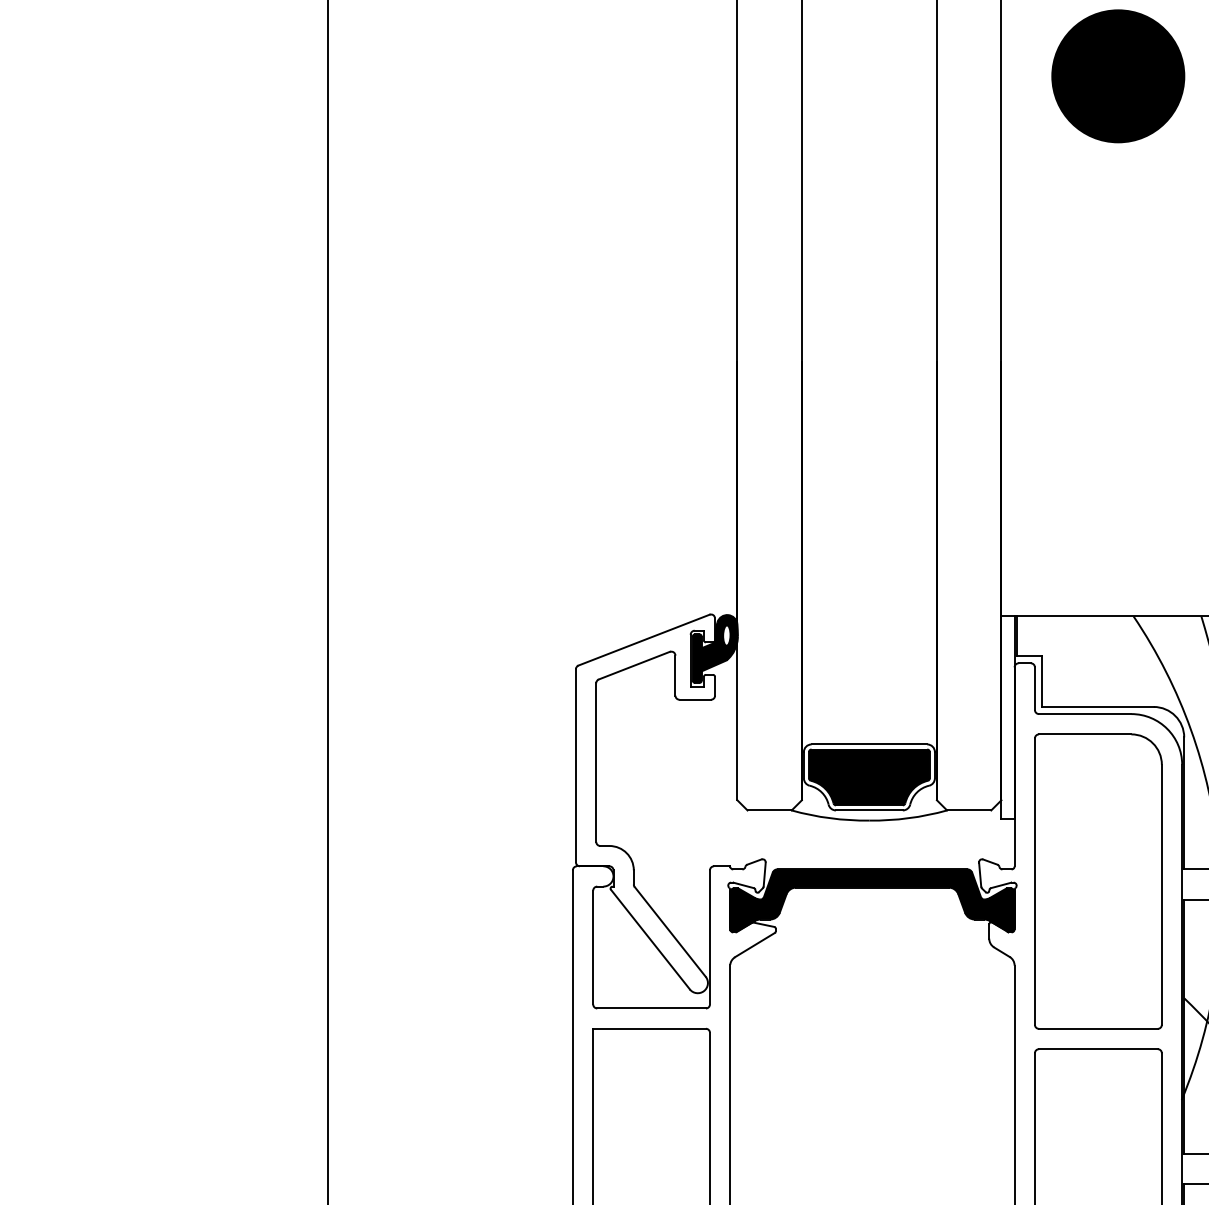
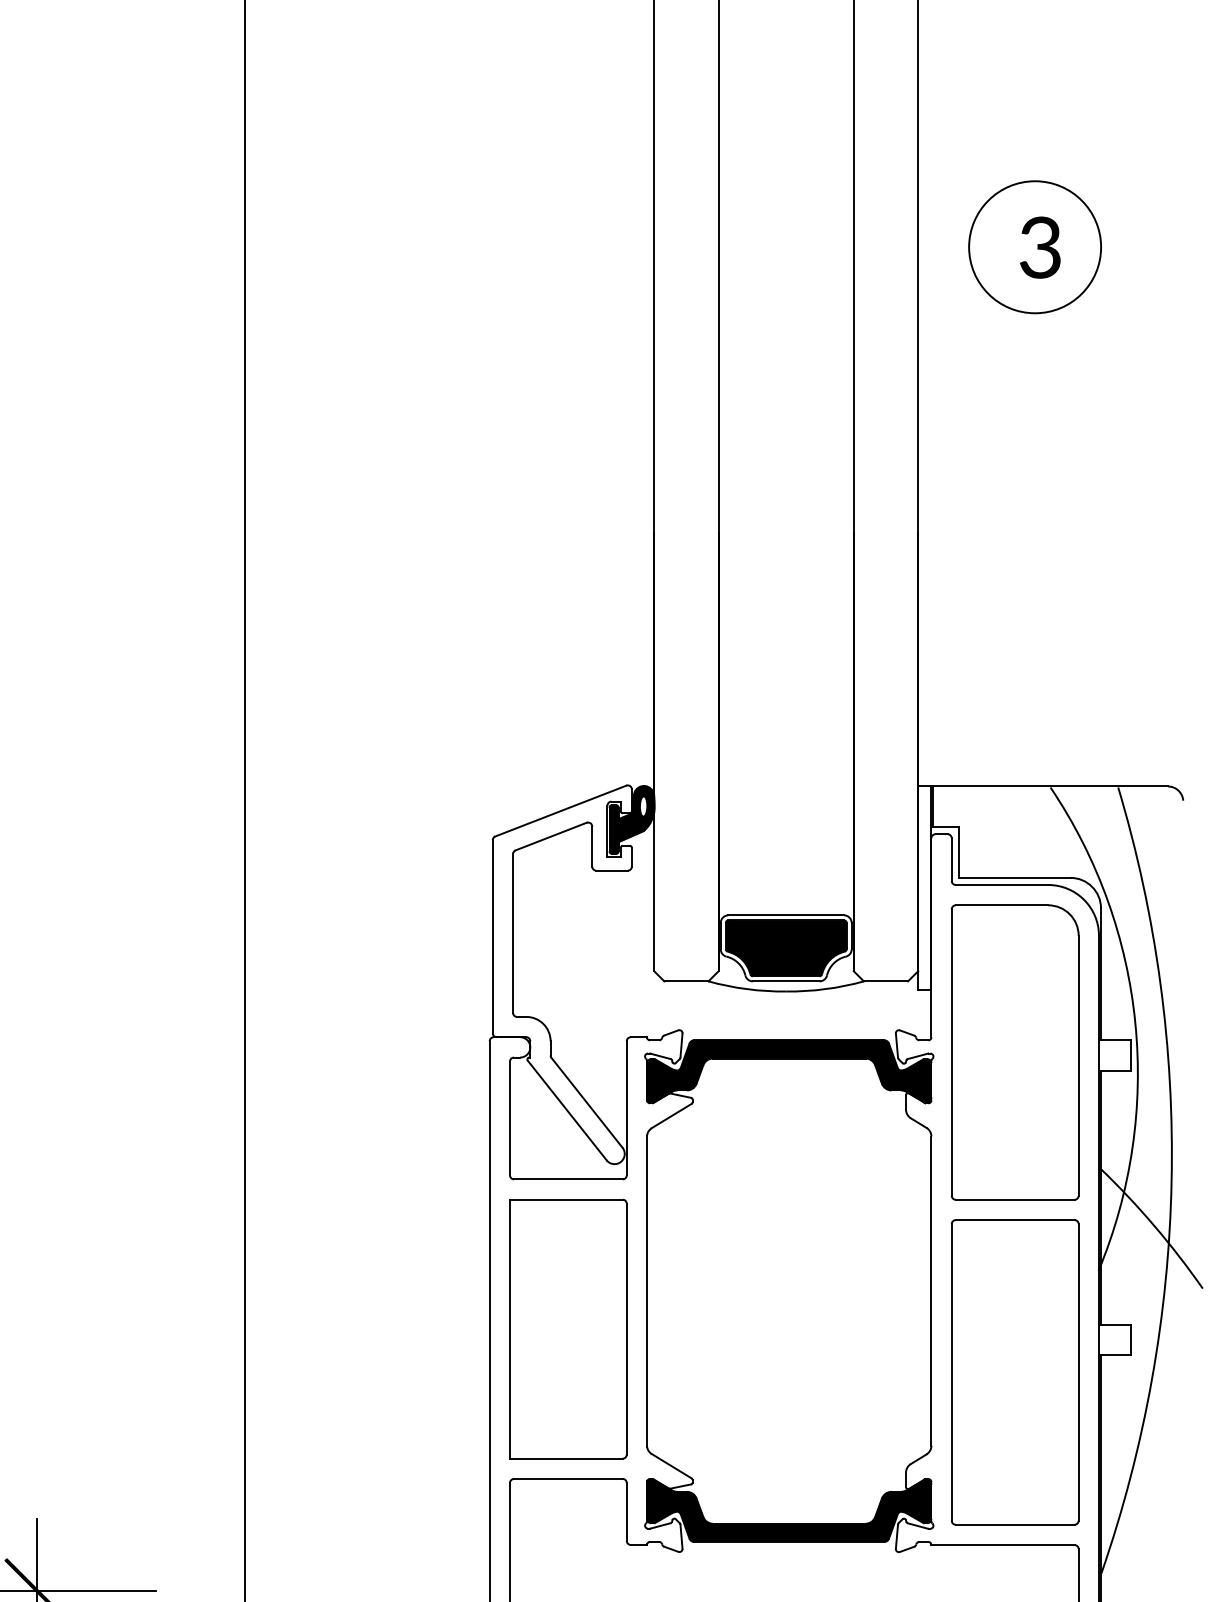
fill: (1118, 76) -> (1035, 247), removed

